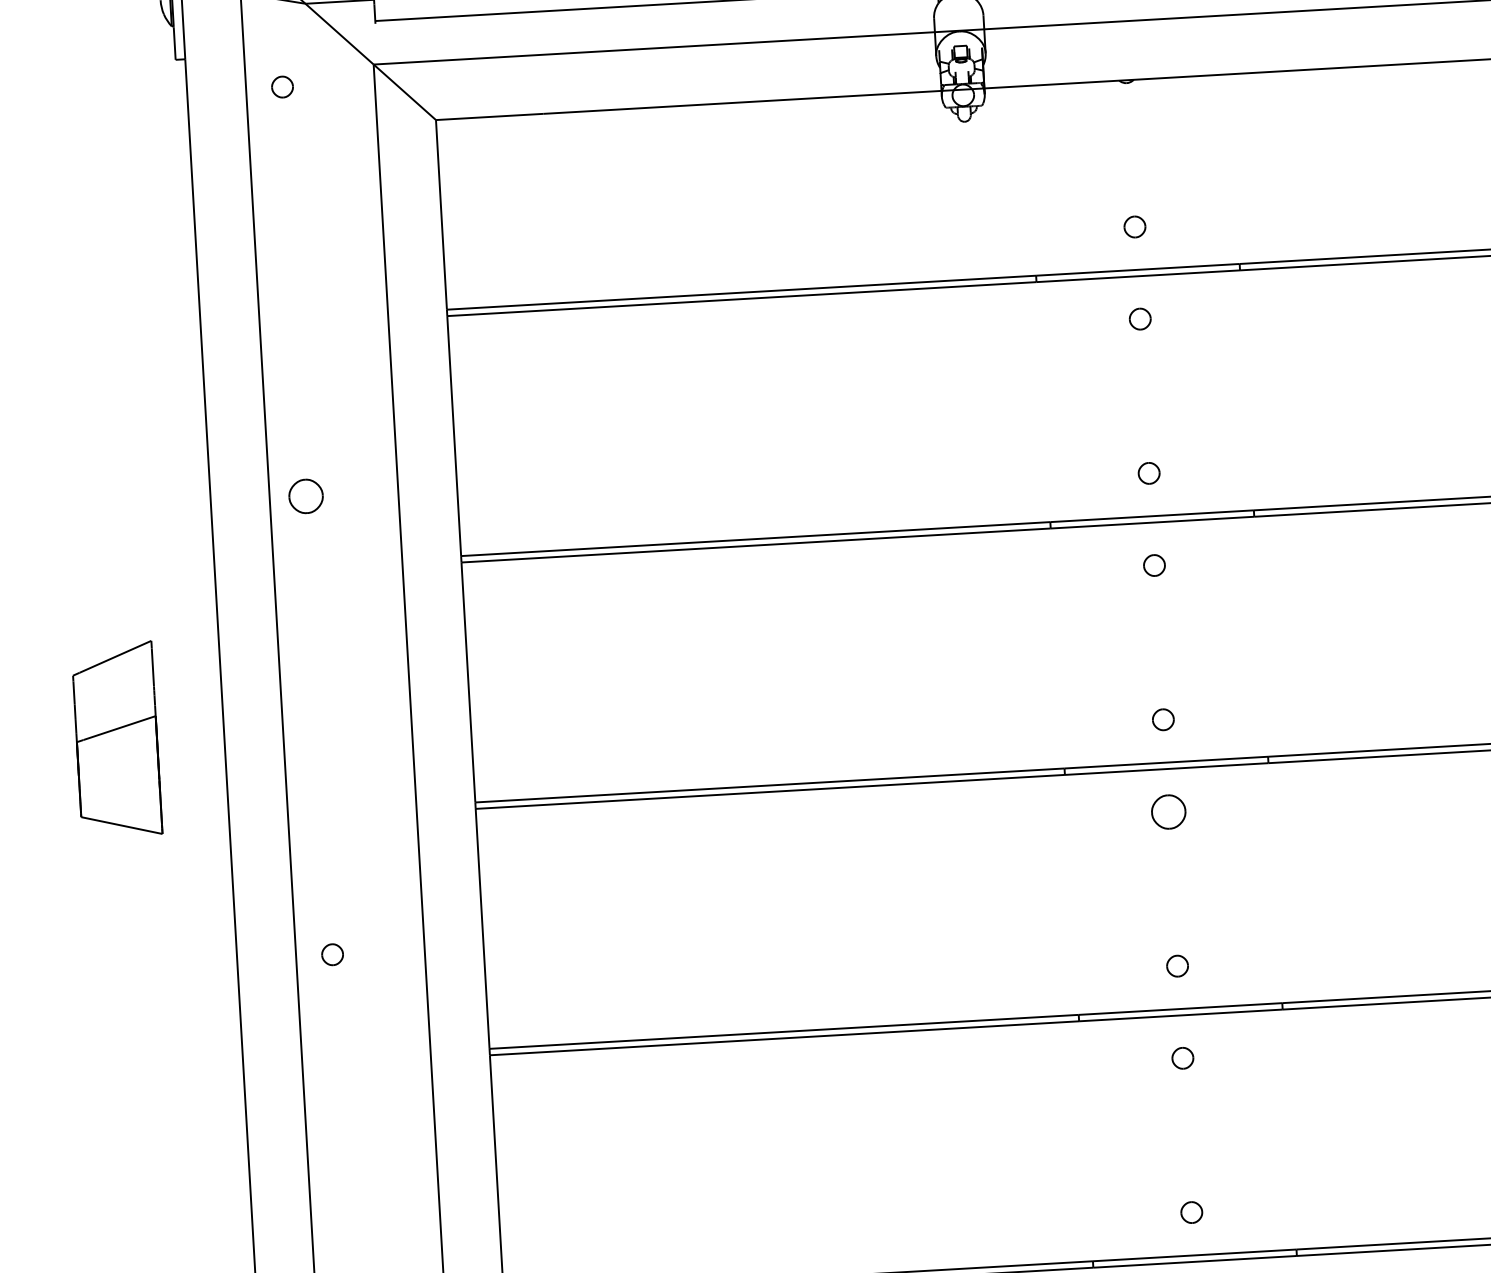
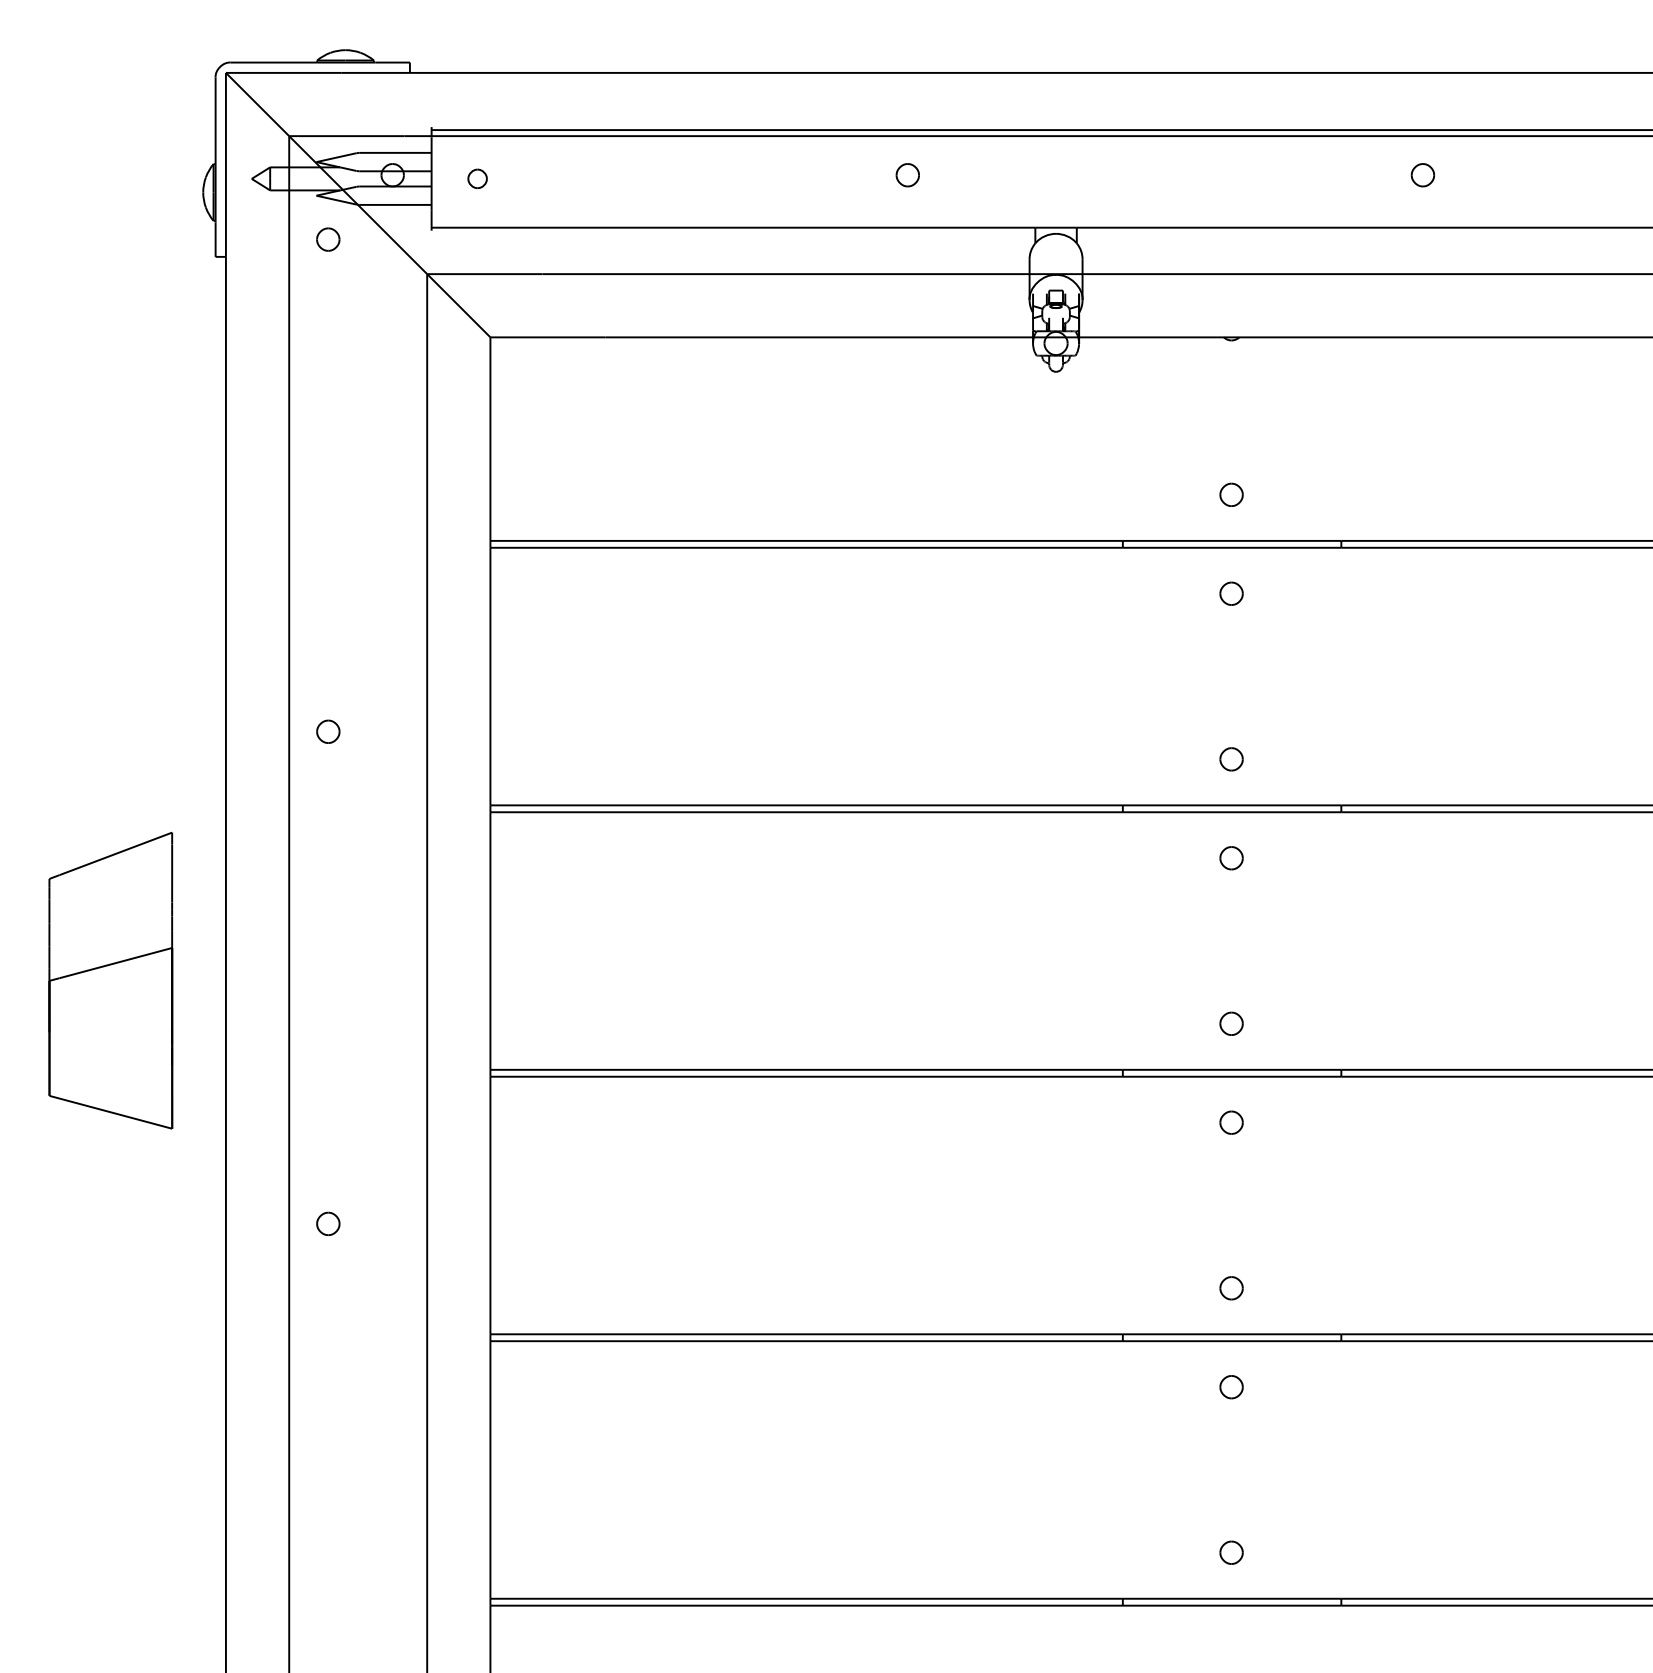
part: (282, 86) -> (328, 239), moved
part: (306, 495) -> (328, 731), size x0.62
part: (116, 739) -> (110, 980), size x1.43
part: (1168, 811) -> (1231, 1122), size x0.62

